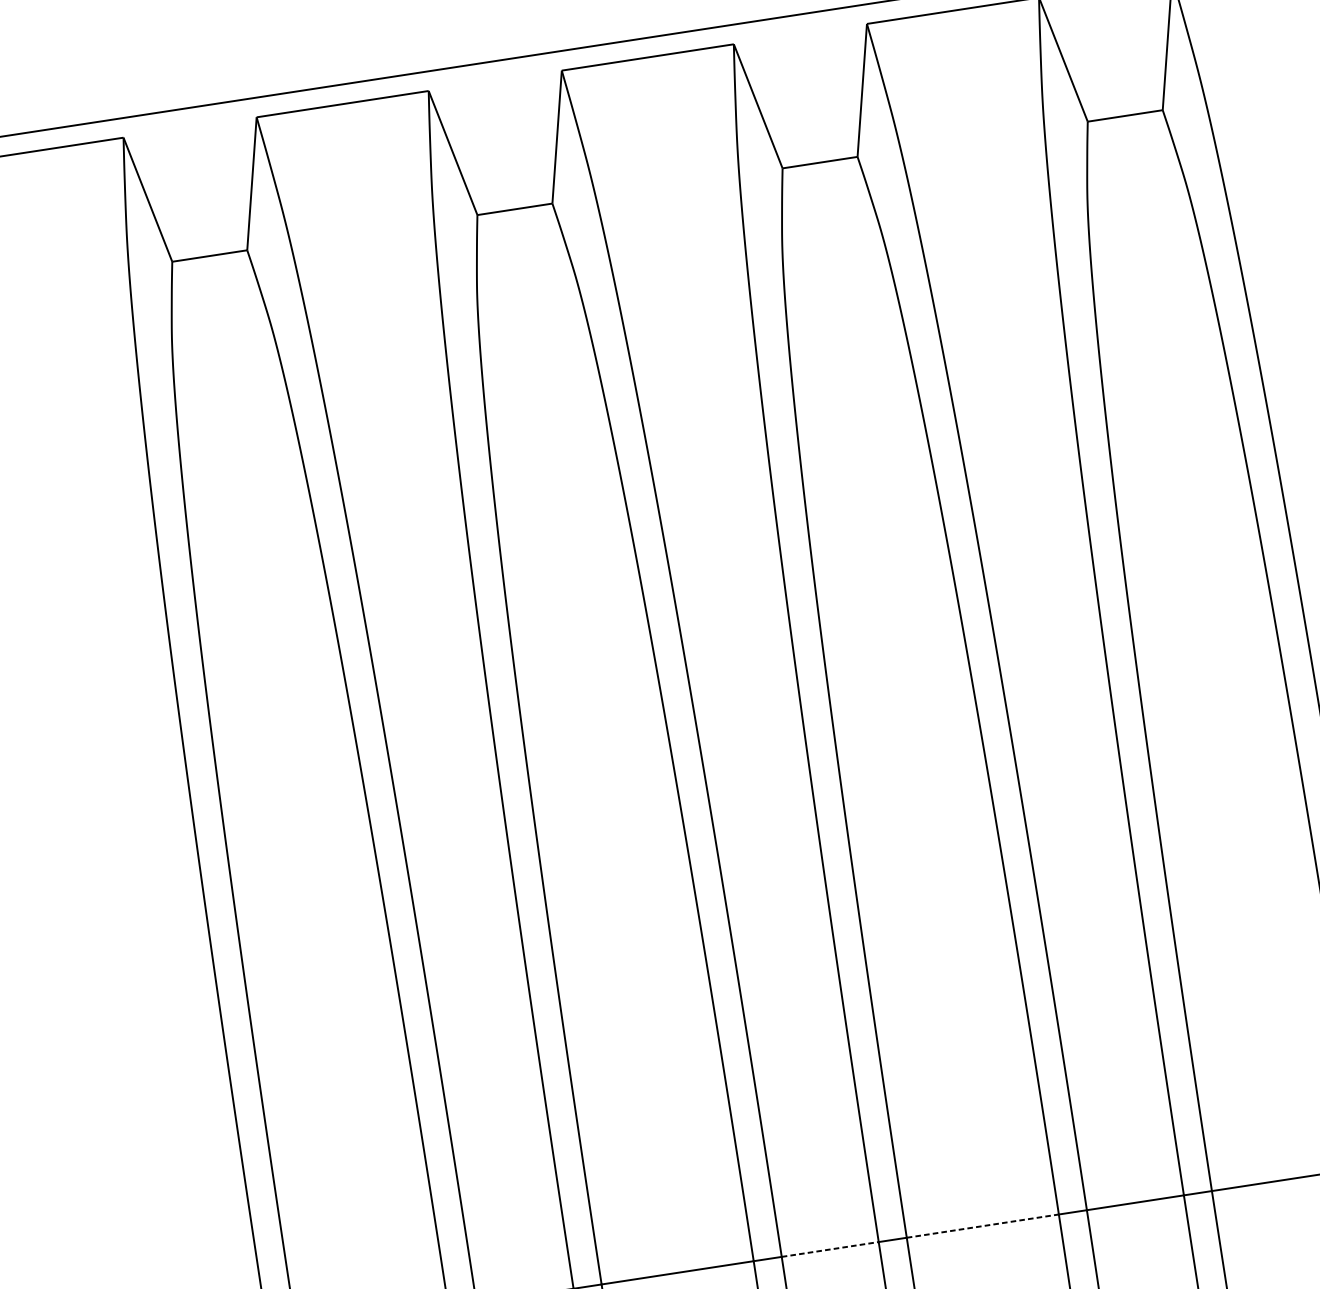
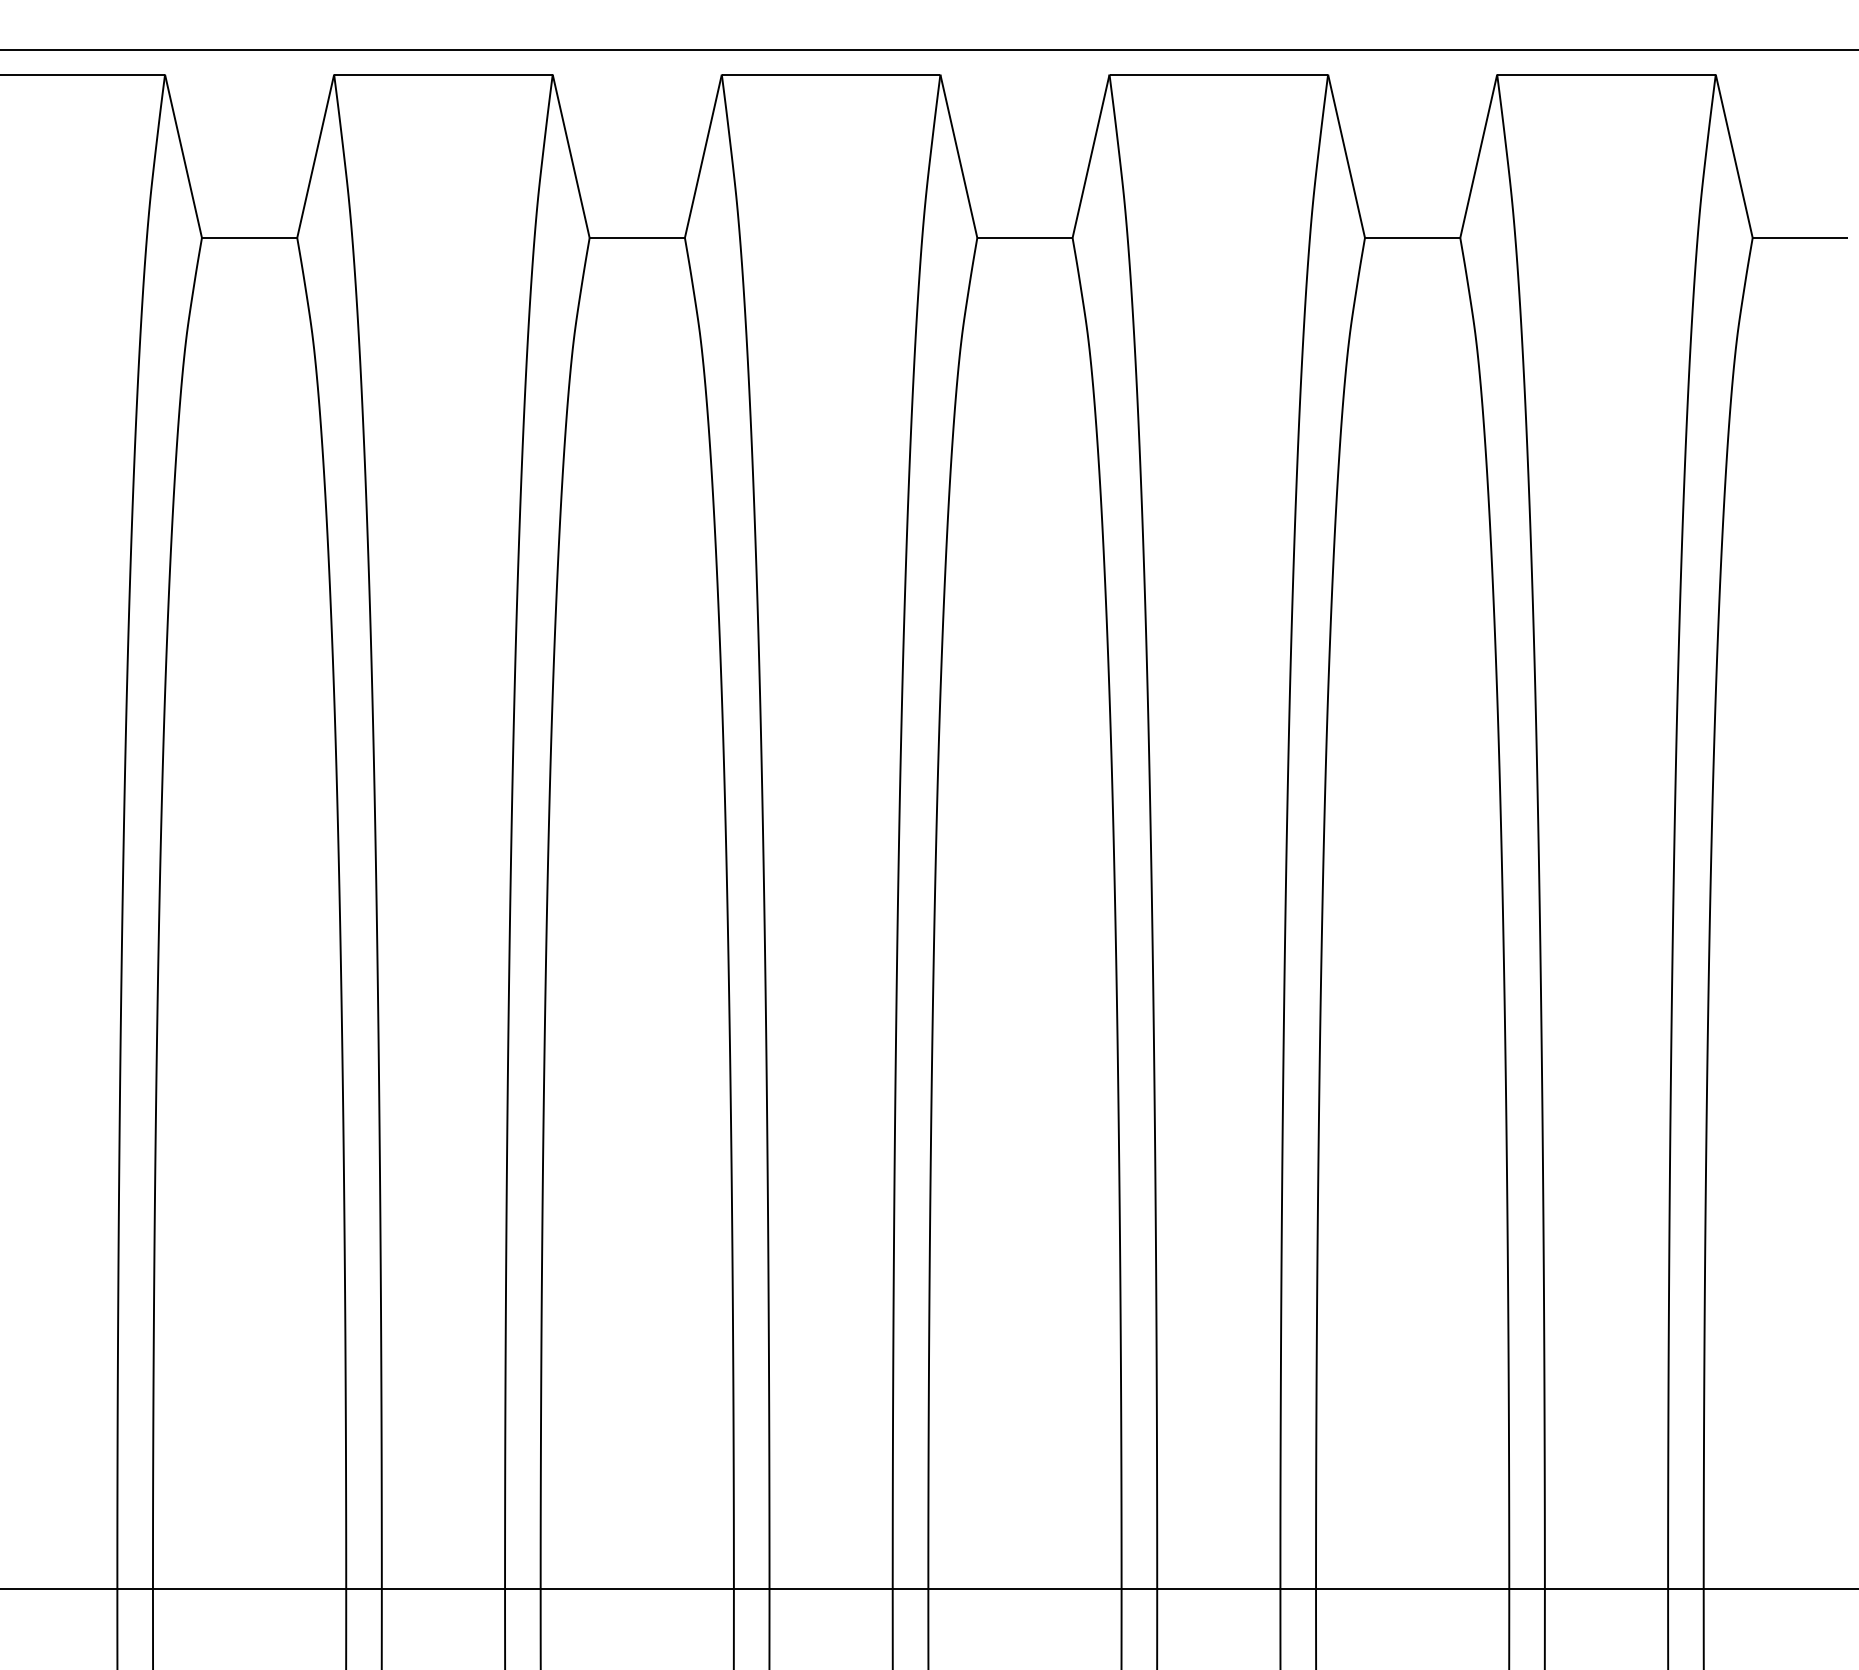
line: (982, 1226) -> (1024, 1589), dashed -> solid
line: (830, 1249) -> (831, 1589), dashed -> solid

